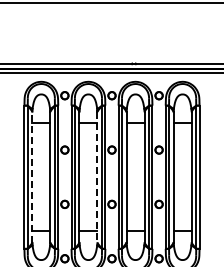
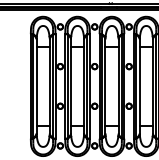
line: (32, 177) -> (36, 86), dashed -> solid
line: (97, 177) -> (84, 86), dashed -> solid

